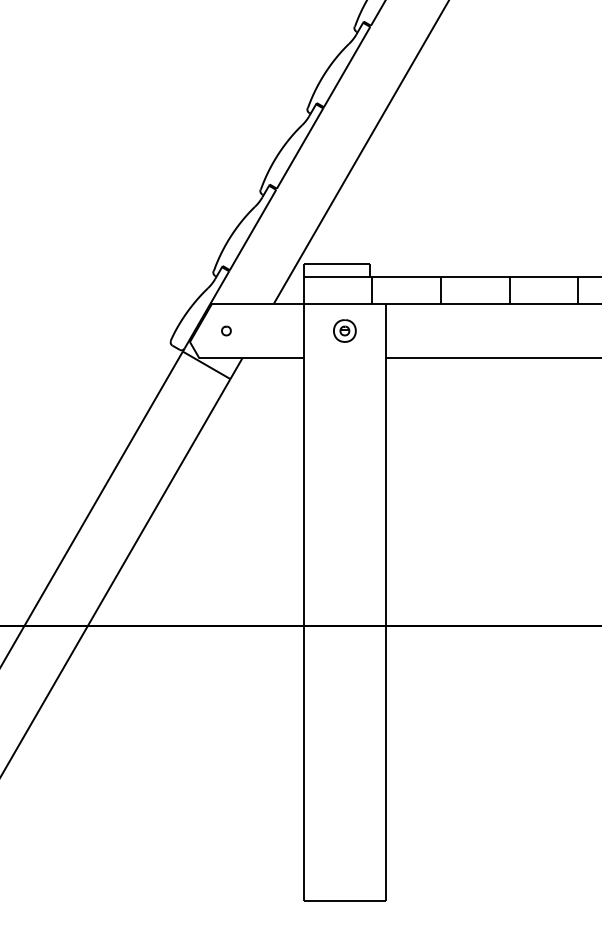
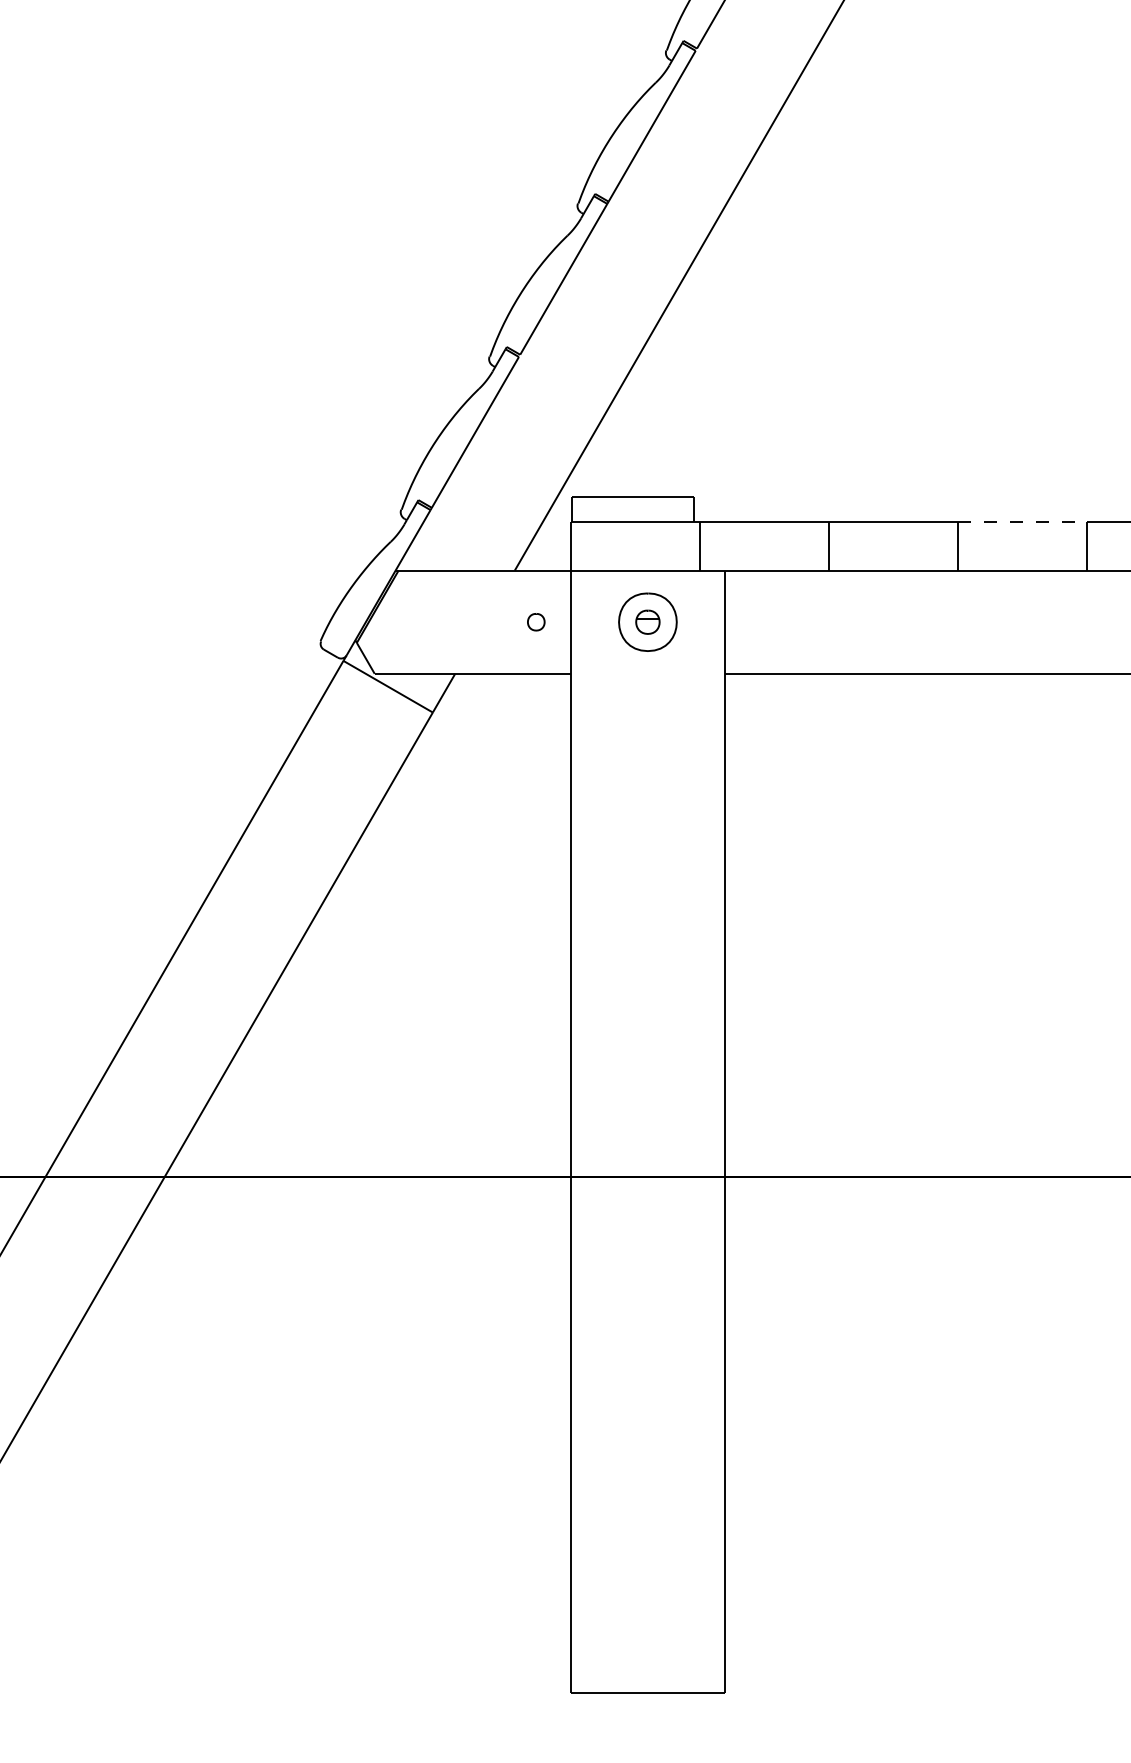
line: (544, 277) -> (1023, 521), solid -> dashed
part: (226, 330) -> (536, 621), moved
part: (344, 330) -> (647, 621), size x1.4

